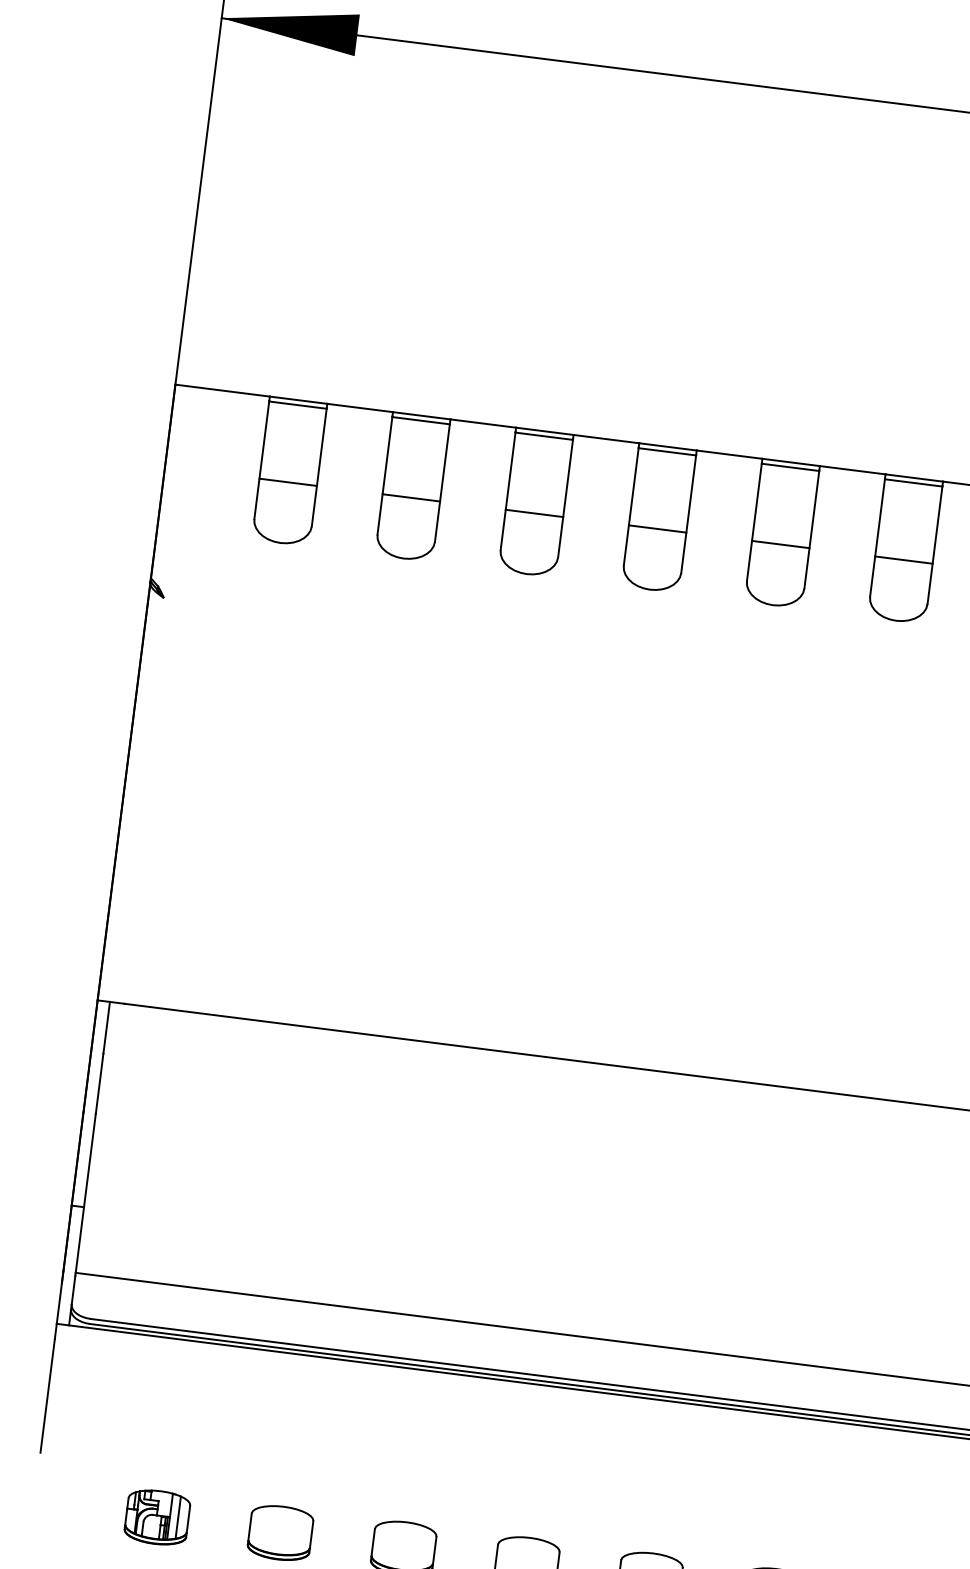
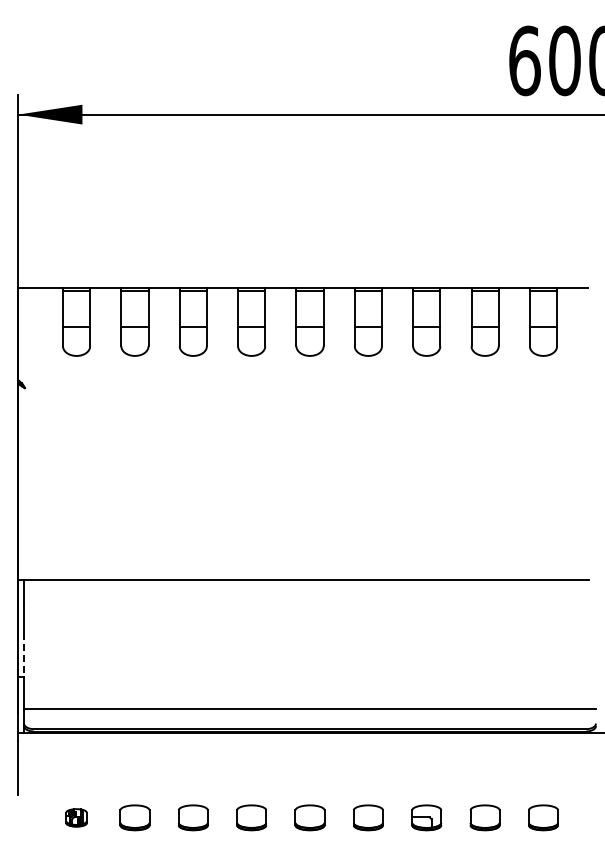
line: (90, 1161) -> (24, 655), solid -> dashed
part: (157, 1516) -> (76, 817), size x0.7

